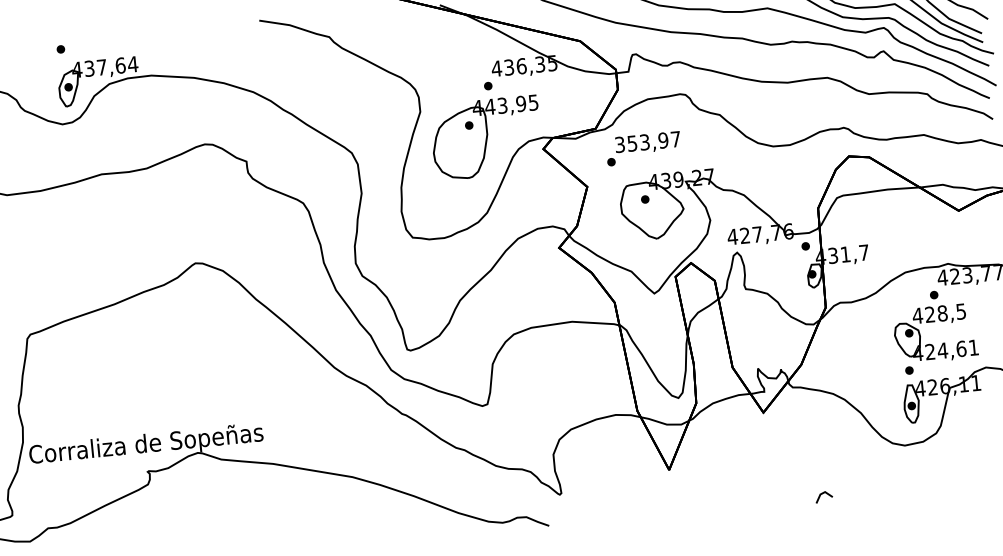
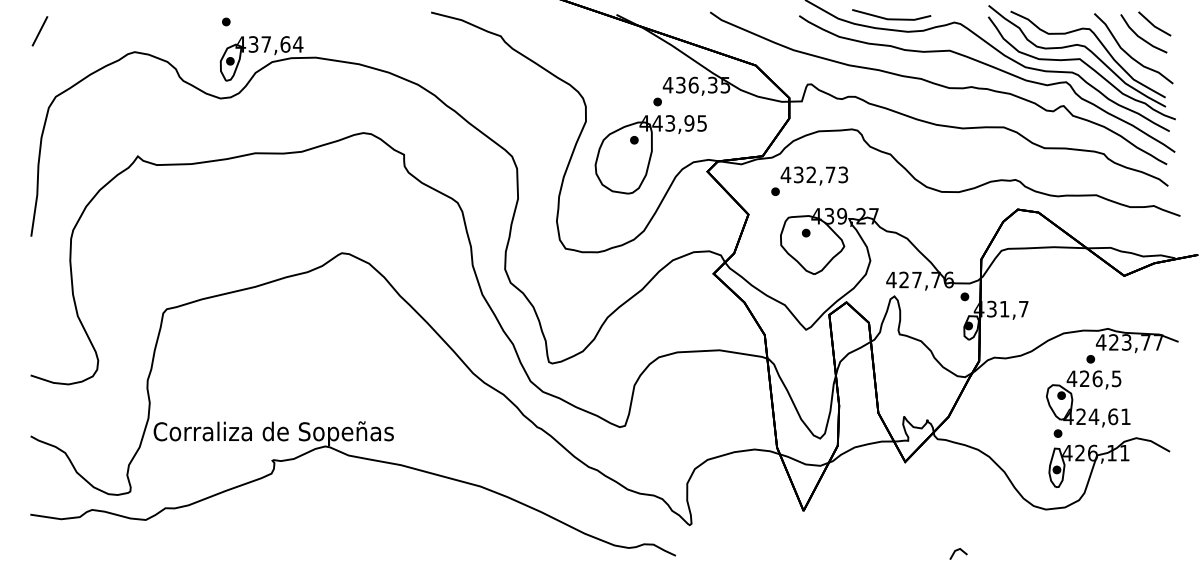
text: (647, 141) -> (814, 174), 353,97 -> 432,73
text: (942, 313) -> (1097, 378), 428,5 -> 426,5

